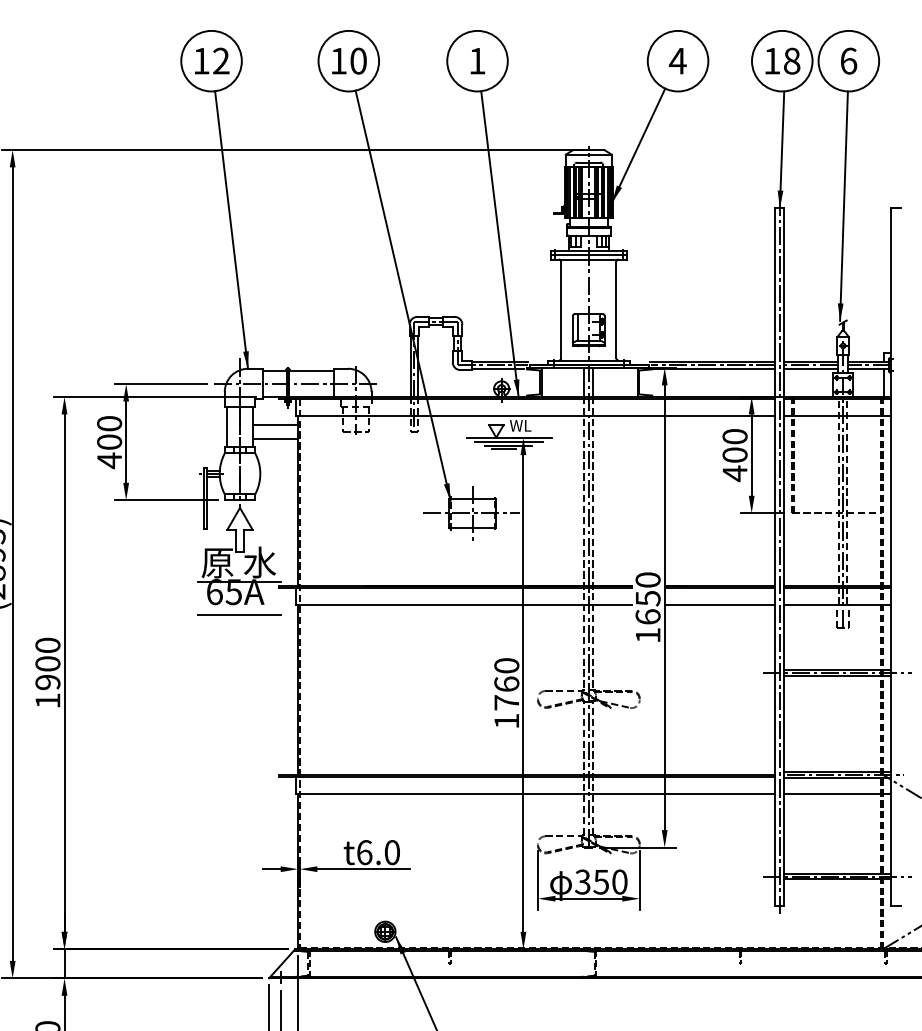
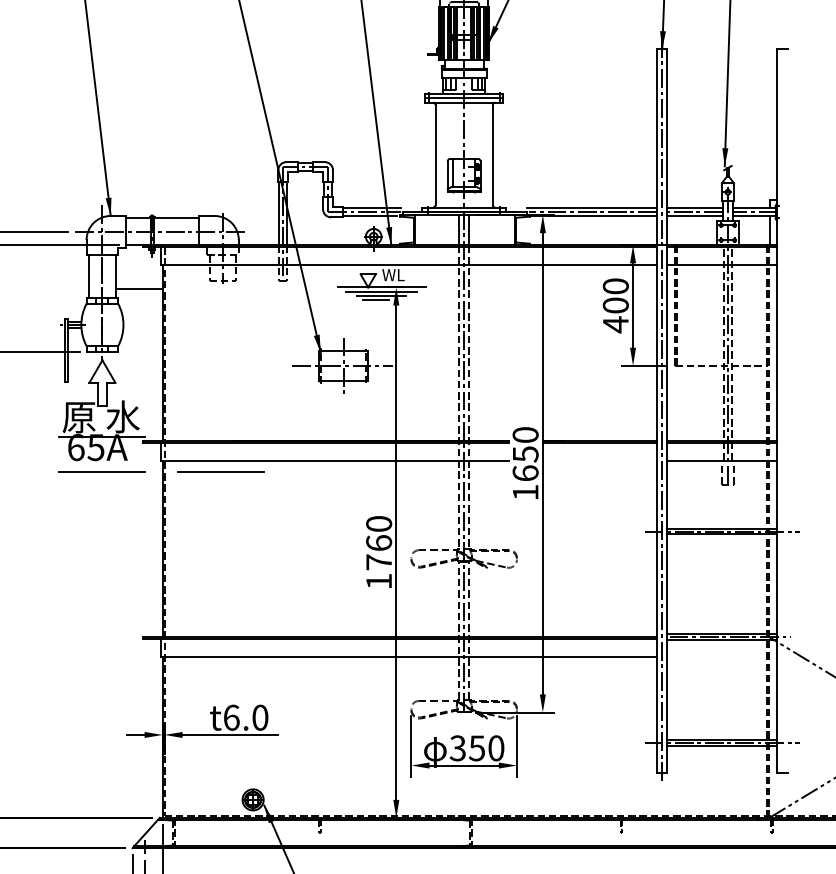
line: (275, 424) -> (139, 273), removed
line: (720, 604) -> (600, 460), removed
line: (354, 614) -> (221, 470), added
line: (837, 793) -> (722, 656), removed

